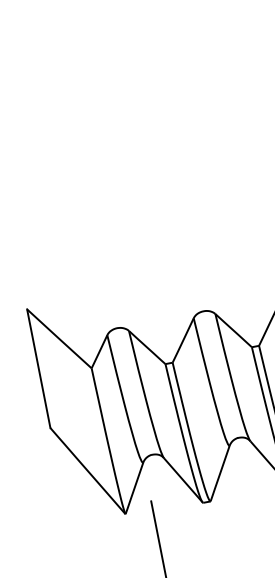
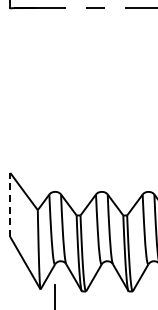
line: (38, 367) -> (10, 204), solid -> dashed

